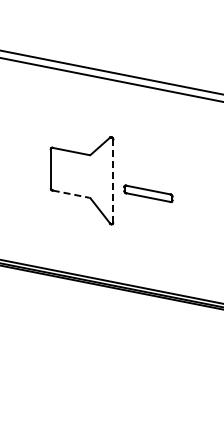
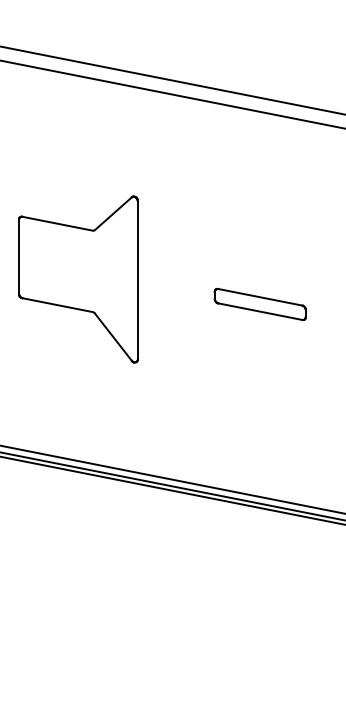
line: (113, 180) -> (138, 279), dashed -> solid
part: (148, 193) -> (260, 303), moved
line: (71, 194) -> (58, 305), dashed -> solid

